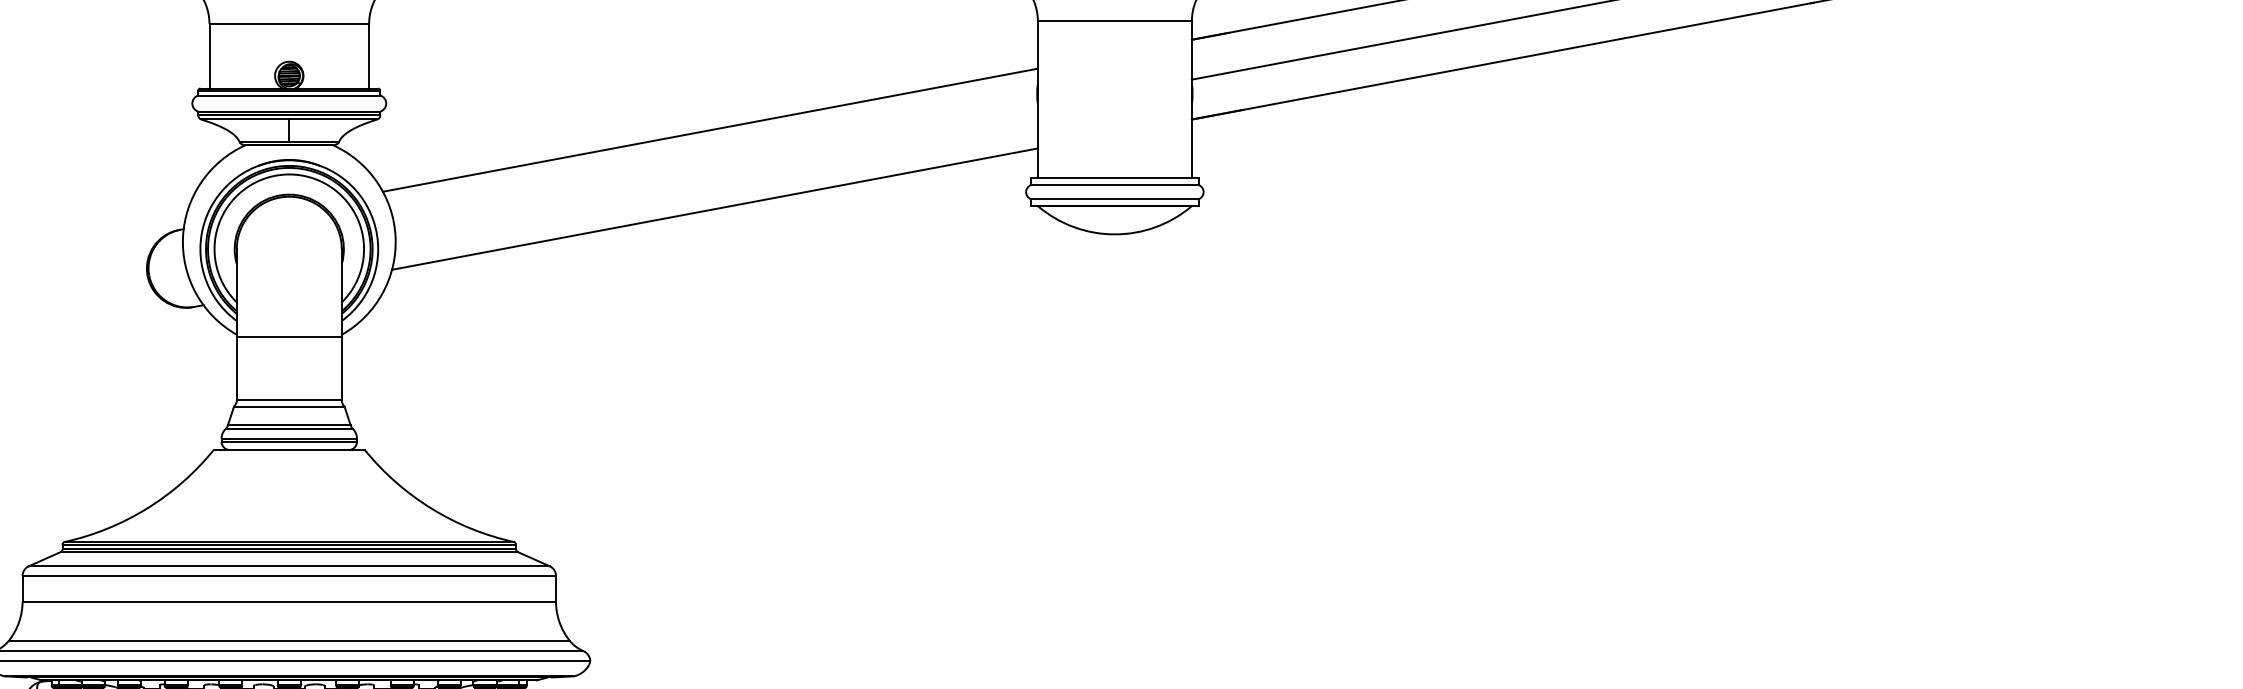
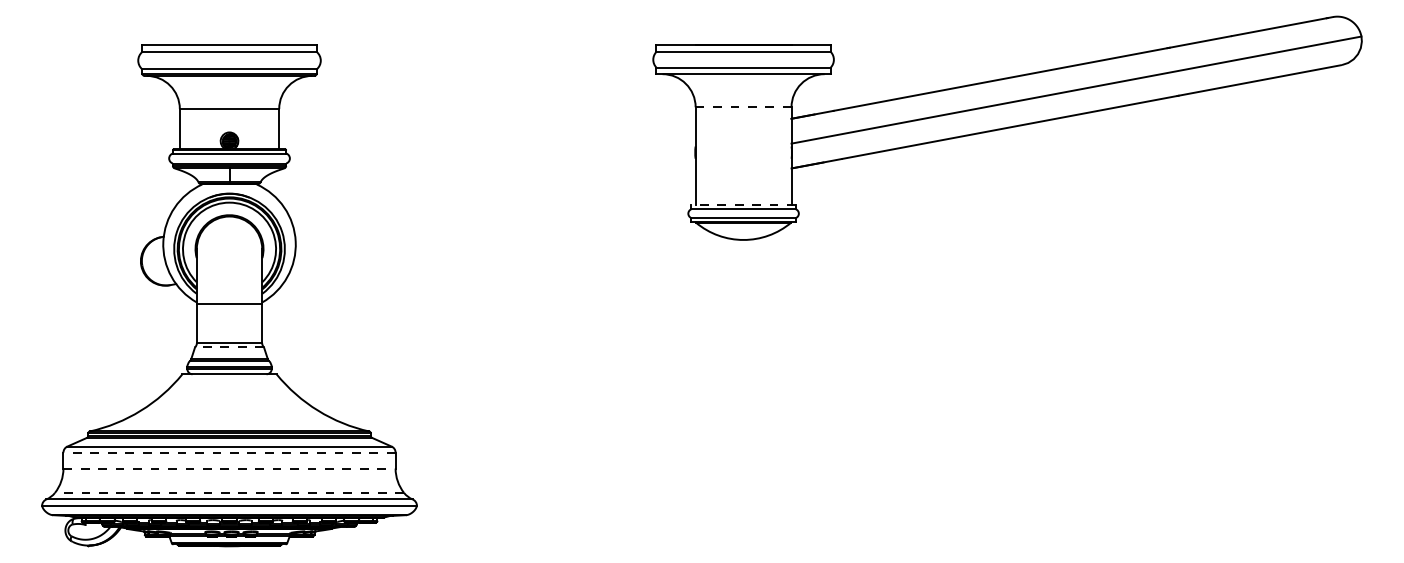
line: (1114, 21) -> (743, 107), solid -> dashed
line: (710, 129) -> (491, 174), removed
line: (1114, 177) -> (743, 204), solid -> dashed
line: (714, 209) -> (494, 224), removed
line: (289, 407) -> (229, 347), solid -> dashed
line: (289, 575) -> (229, 452), solid -> dashed
line: (290, 601) -> (230, 468), solid -> dashed
line: (289, 639) -> (229, 492), solid -> dashed

